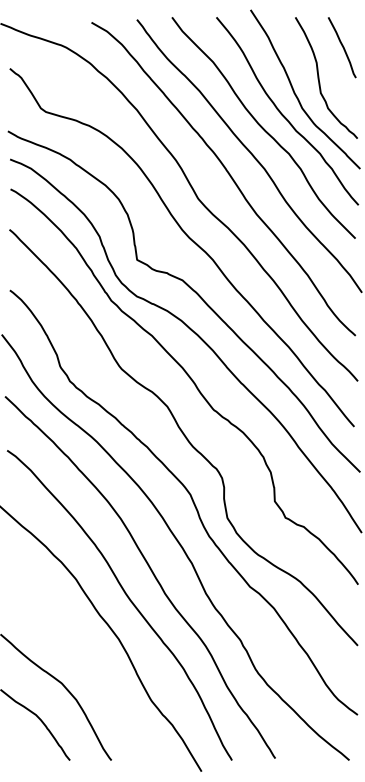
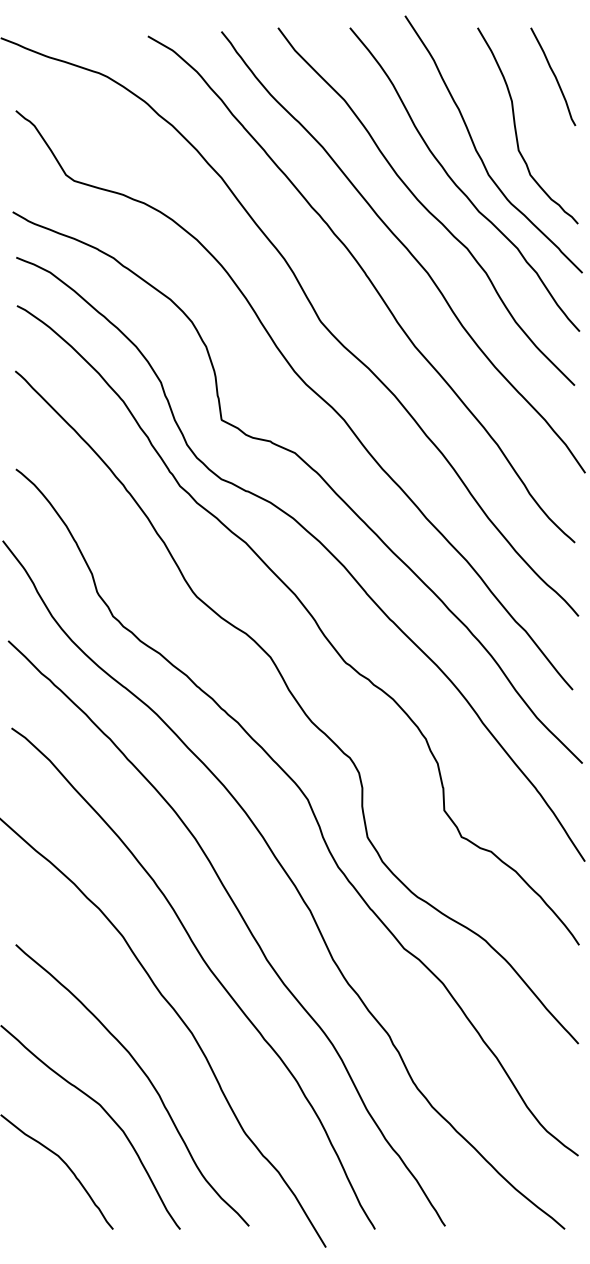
curve: (88, 664) -> (143, 1074), added

